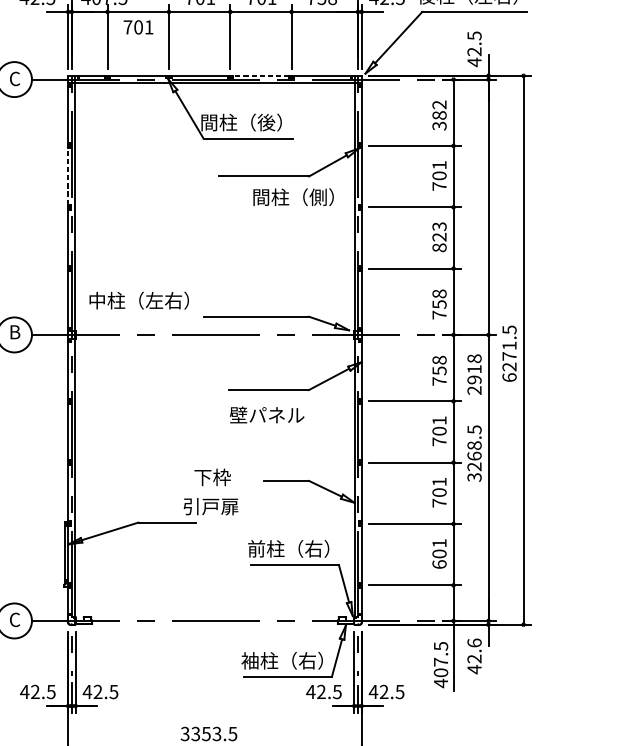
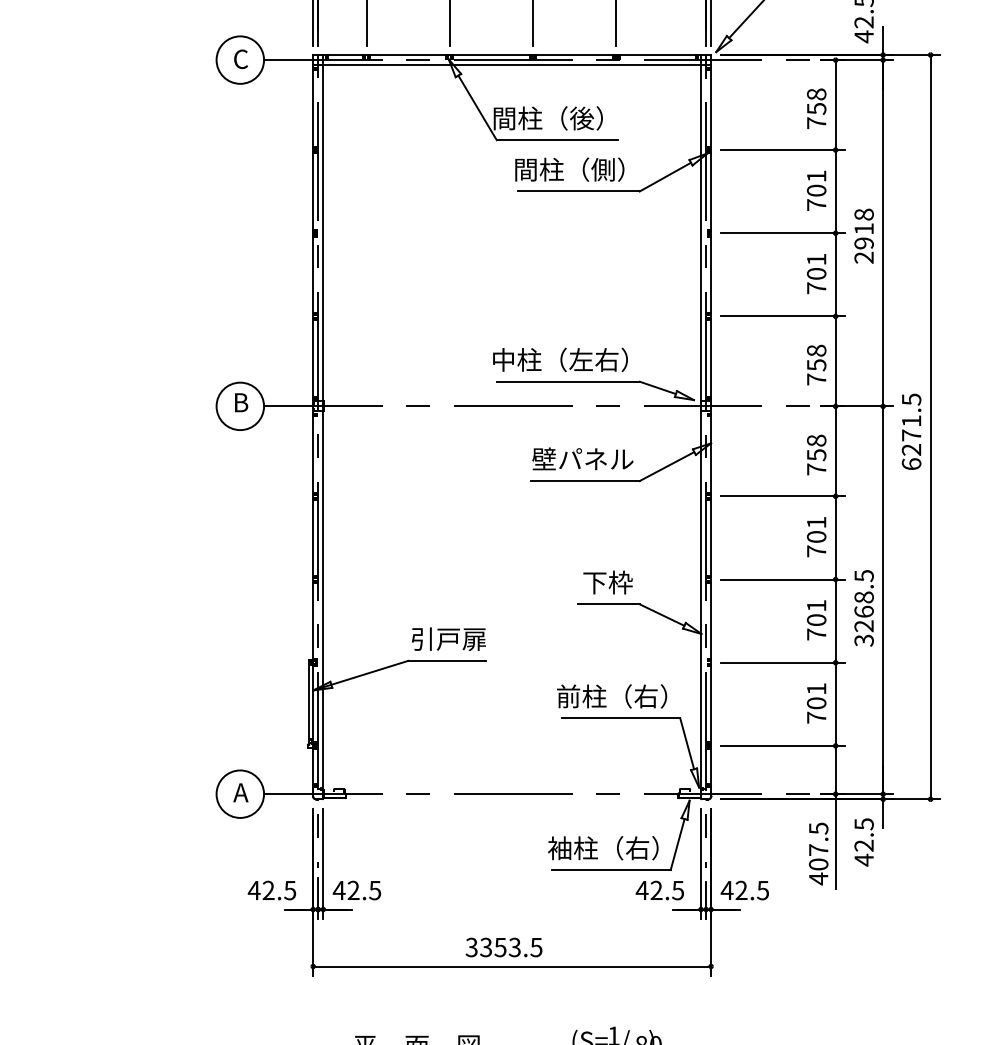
line: (260, 76) -> (574, 55), dashed -> solid
text: (439, 115) -> (816, 108), 382 -> 758
line: (68, 176) -> (313, 191), dashed -> solid
text: (293, 197) -> (569, 169), moved
text: (439, 236) -> (816, 273), 823 -> 701
text: (139, 300) -> (560, 359), moved
text: (474, 374) -> (863, 235), moved
text: (266, 414) -> (582, 458), moved
text: (474, 453) -> (863, 608), moved
text: (212, 477) -> (607, 582), moved
text: (210, 506) -> (448, 638), moved
text: (439, 564) -> (816, 717), 601 -> 701
text: (14, 619) -> (240, 792), C -> A
text: (474, 643) -> (863, 824), 42.6 -> 42.5

